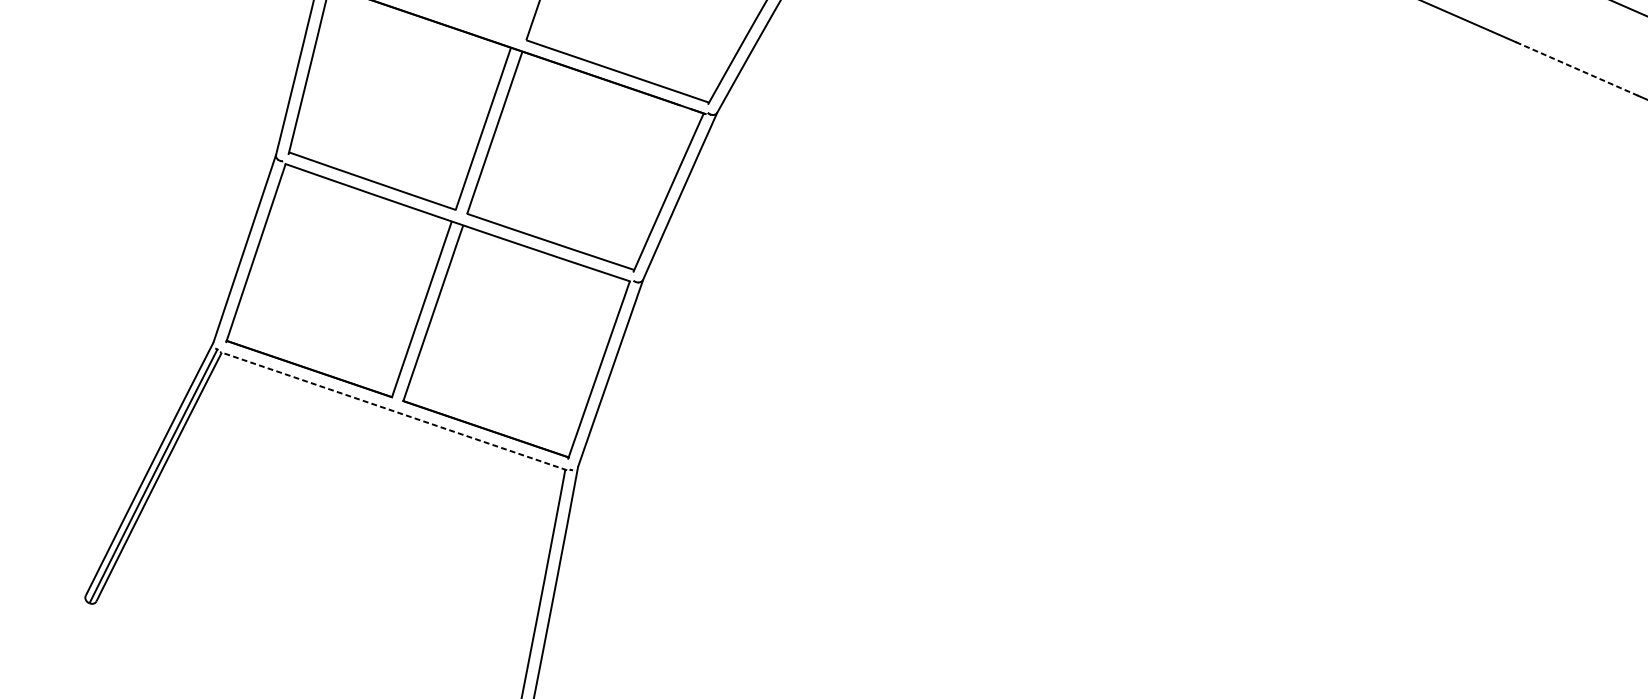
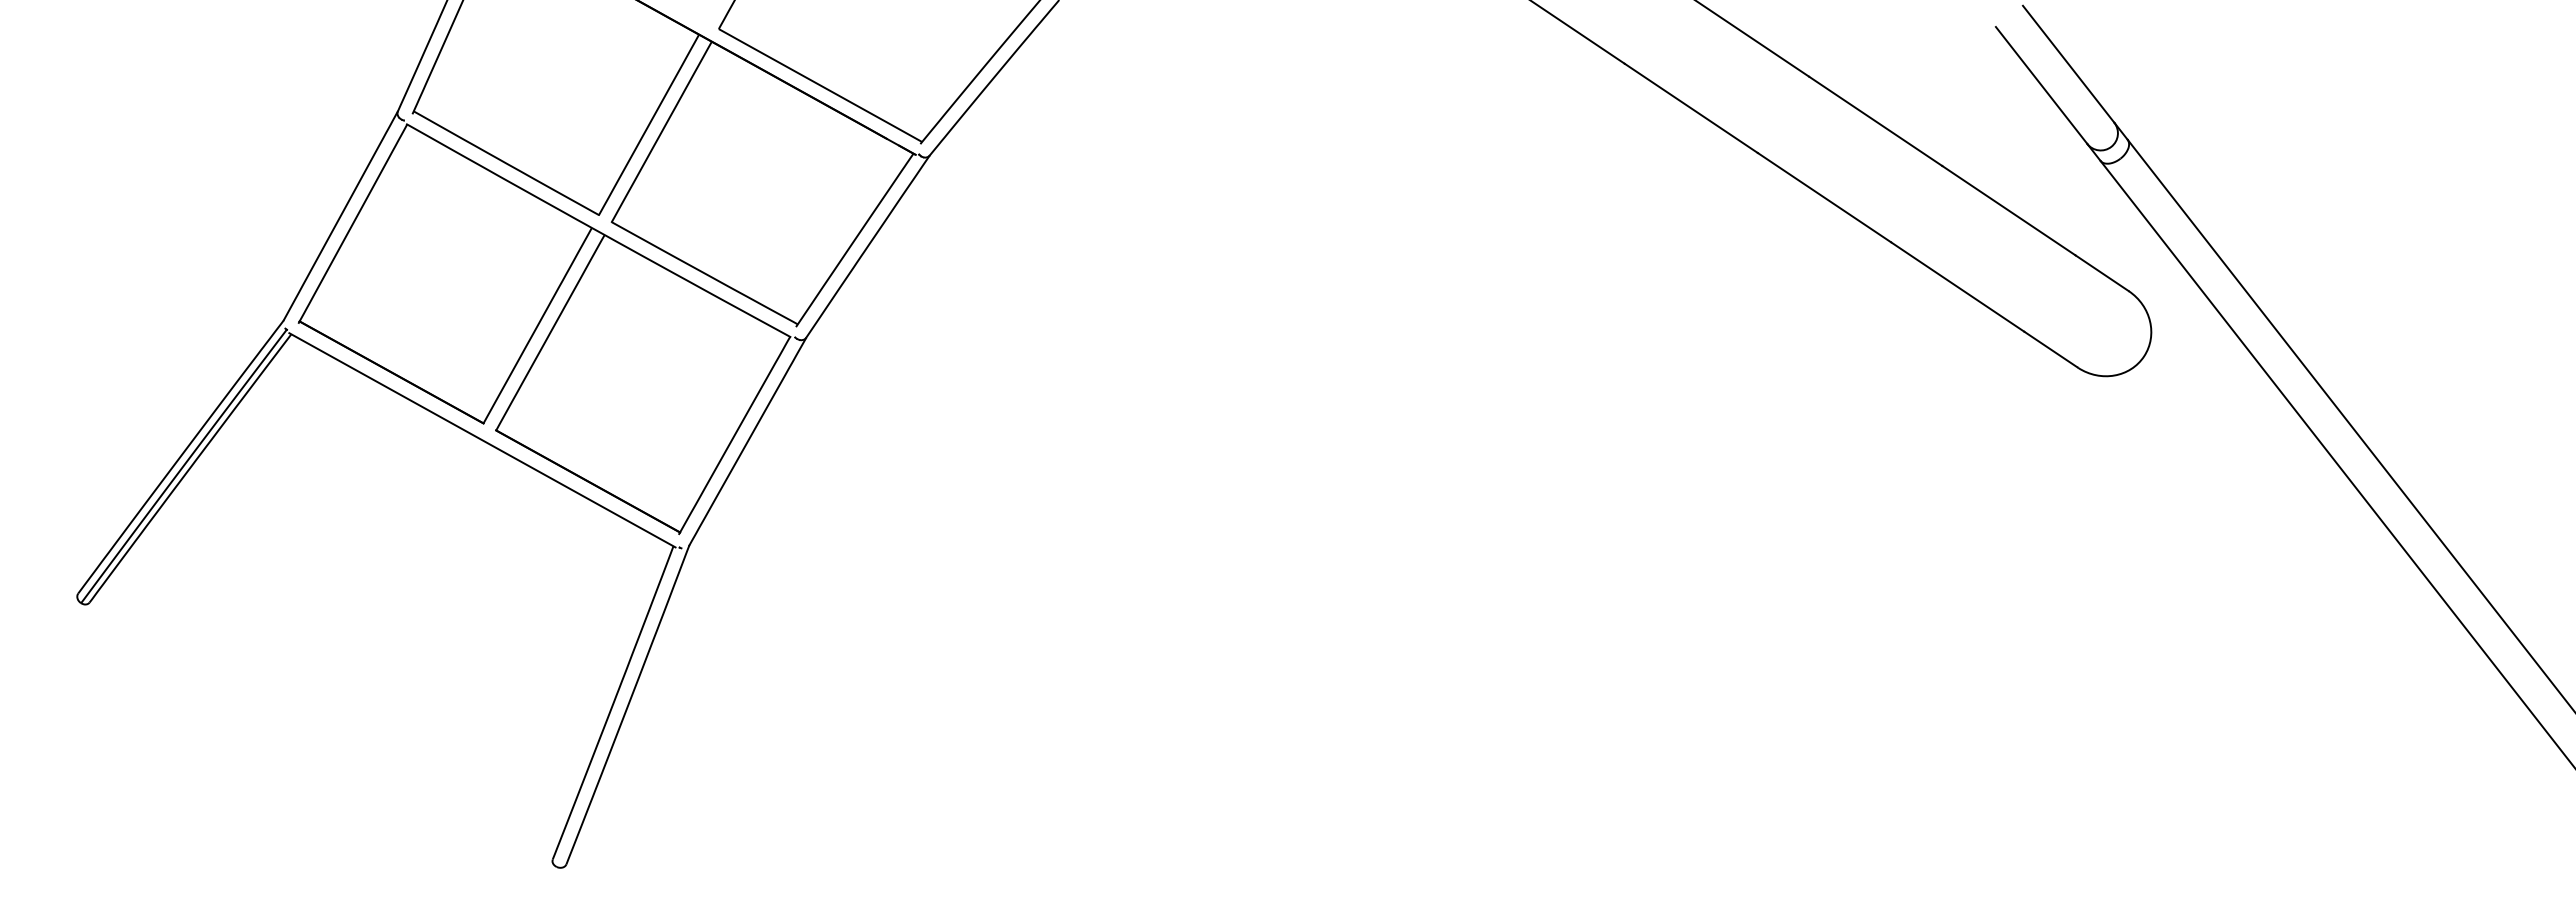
line: (1577, 69) -> (1958, 287), dashed -> solid
line: (393, 411) -> (482, 440), dashed -> solid

